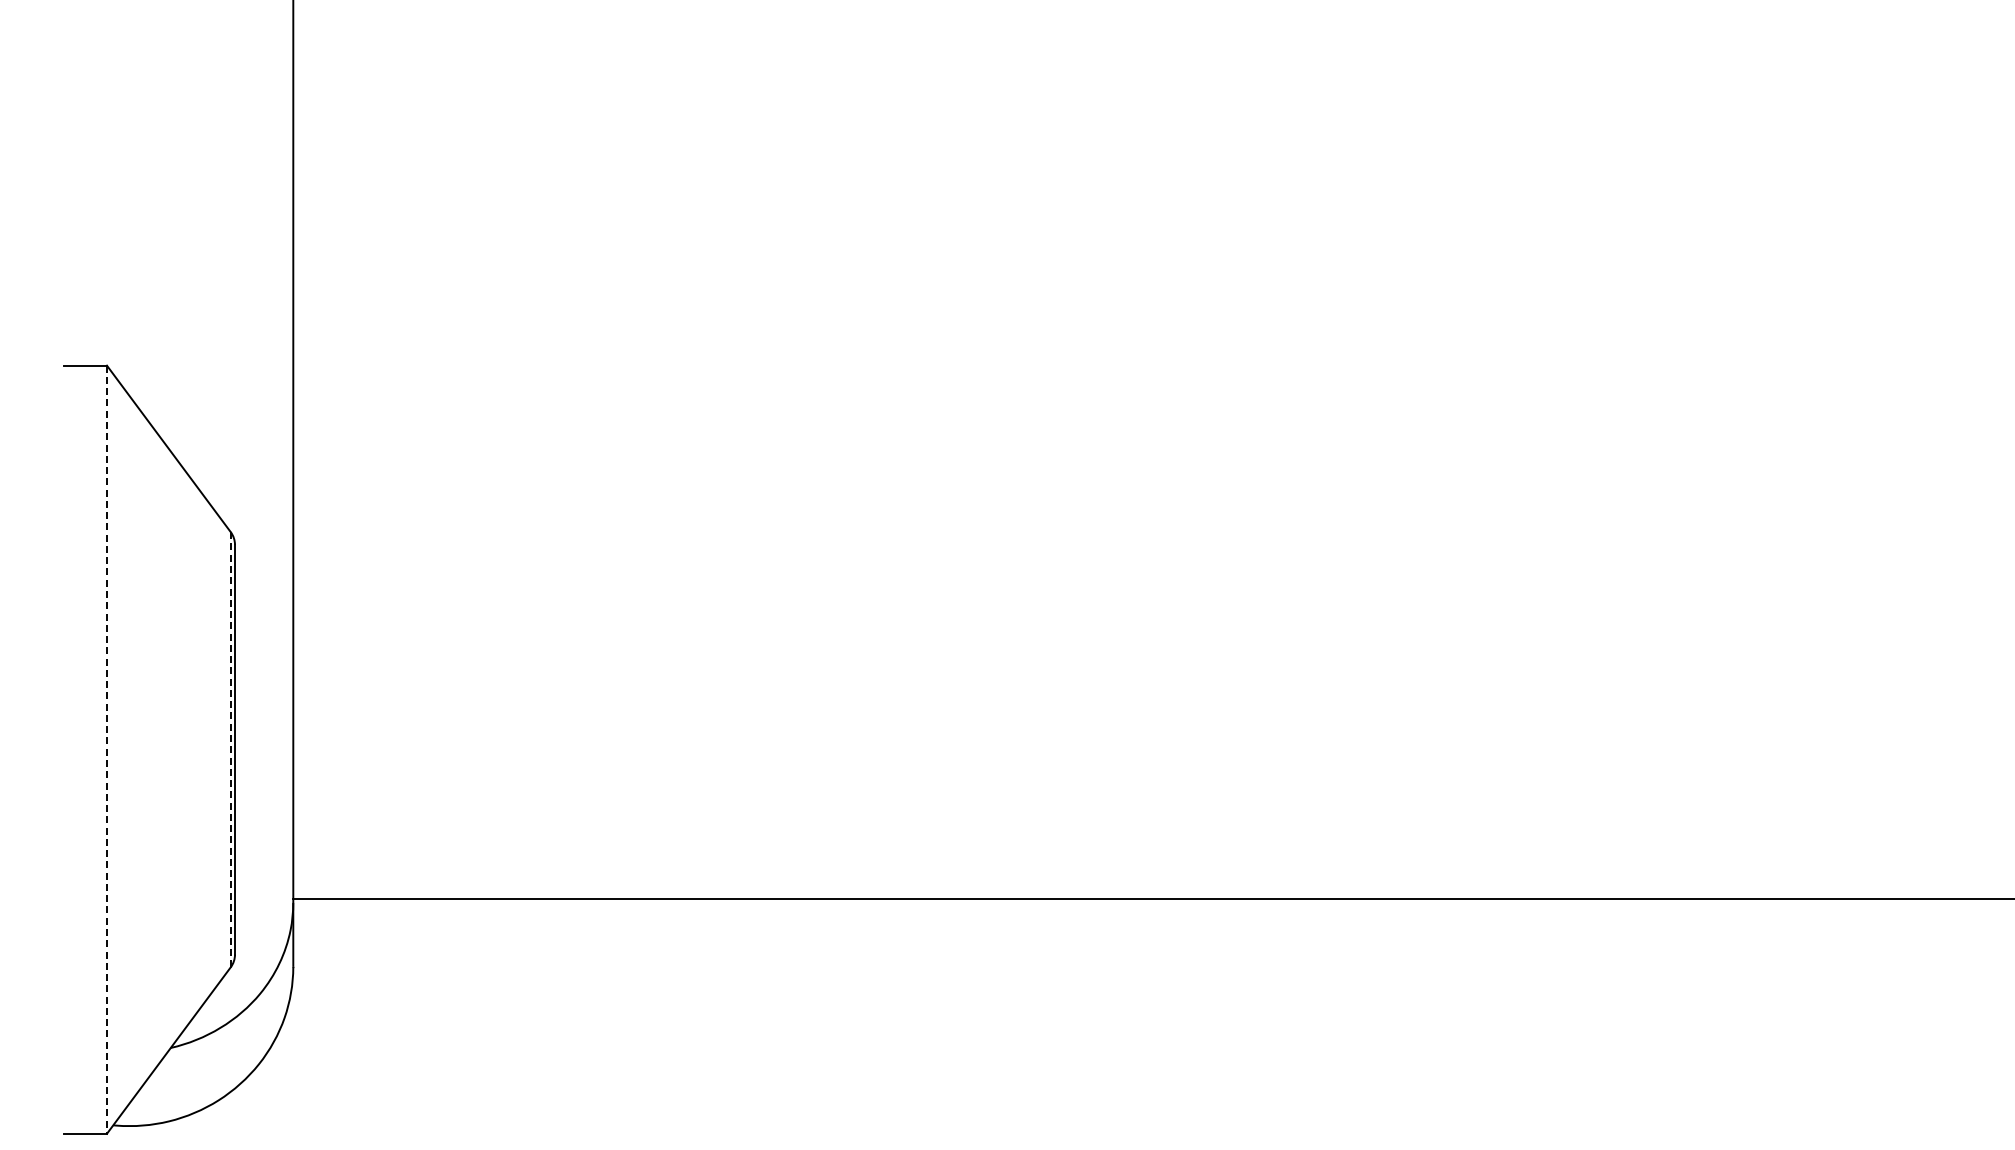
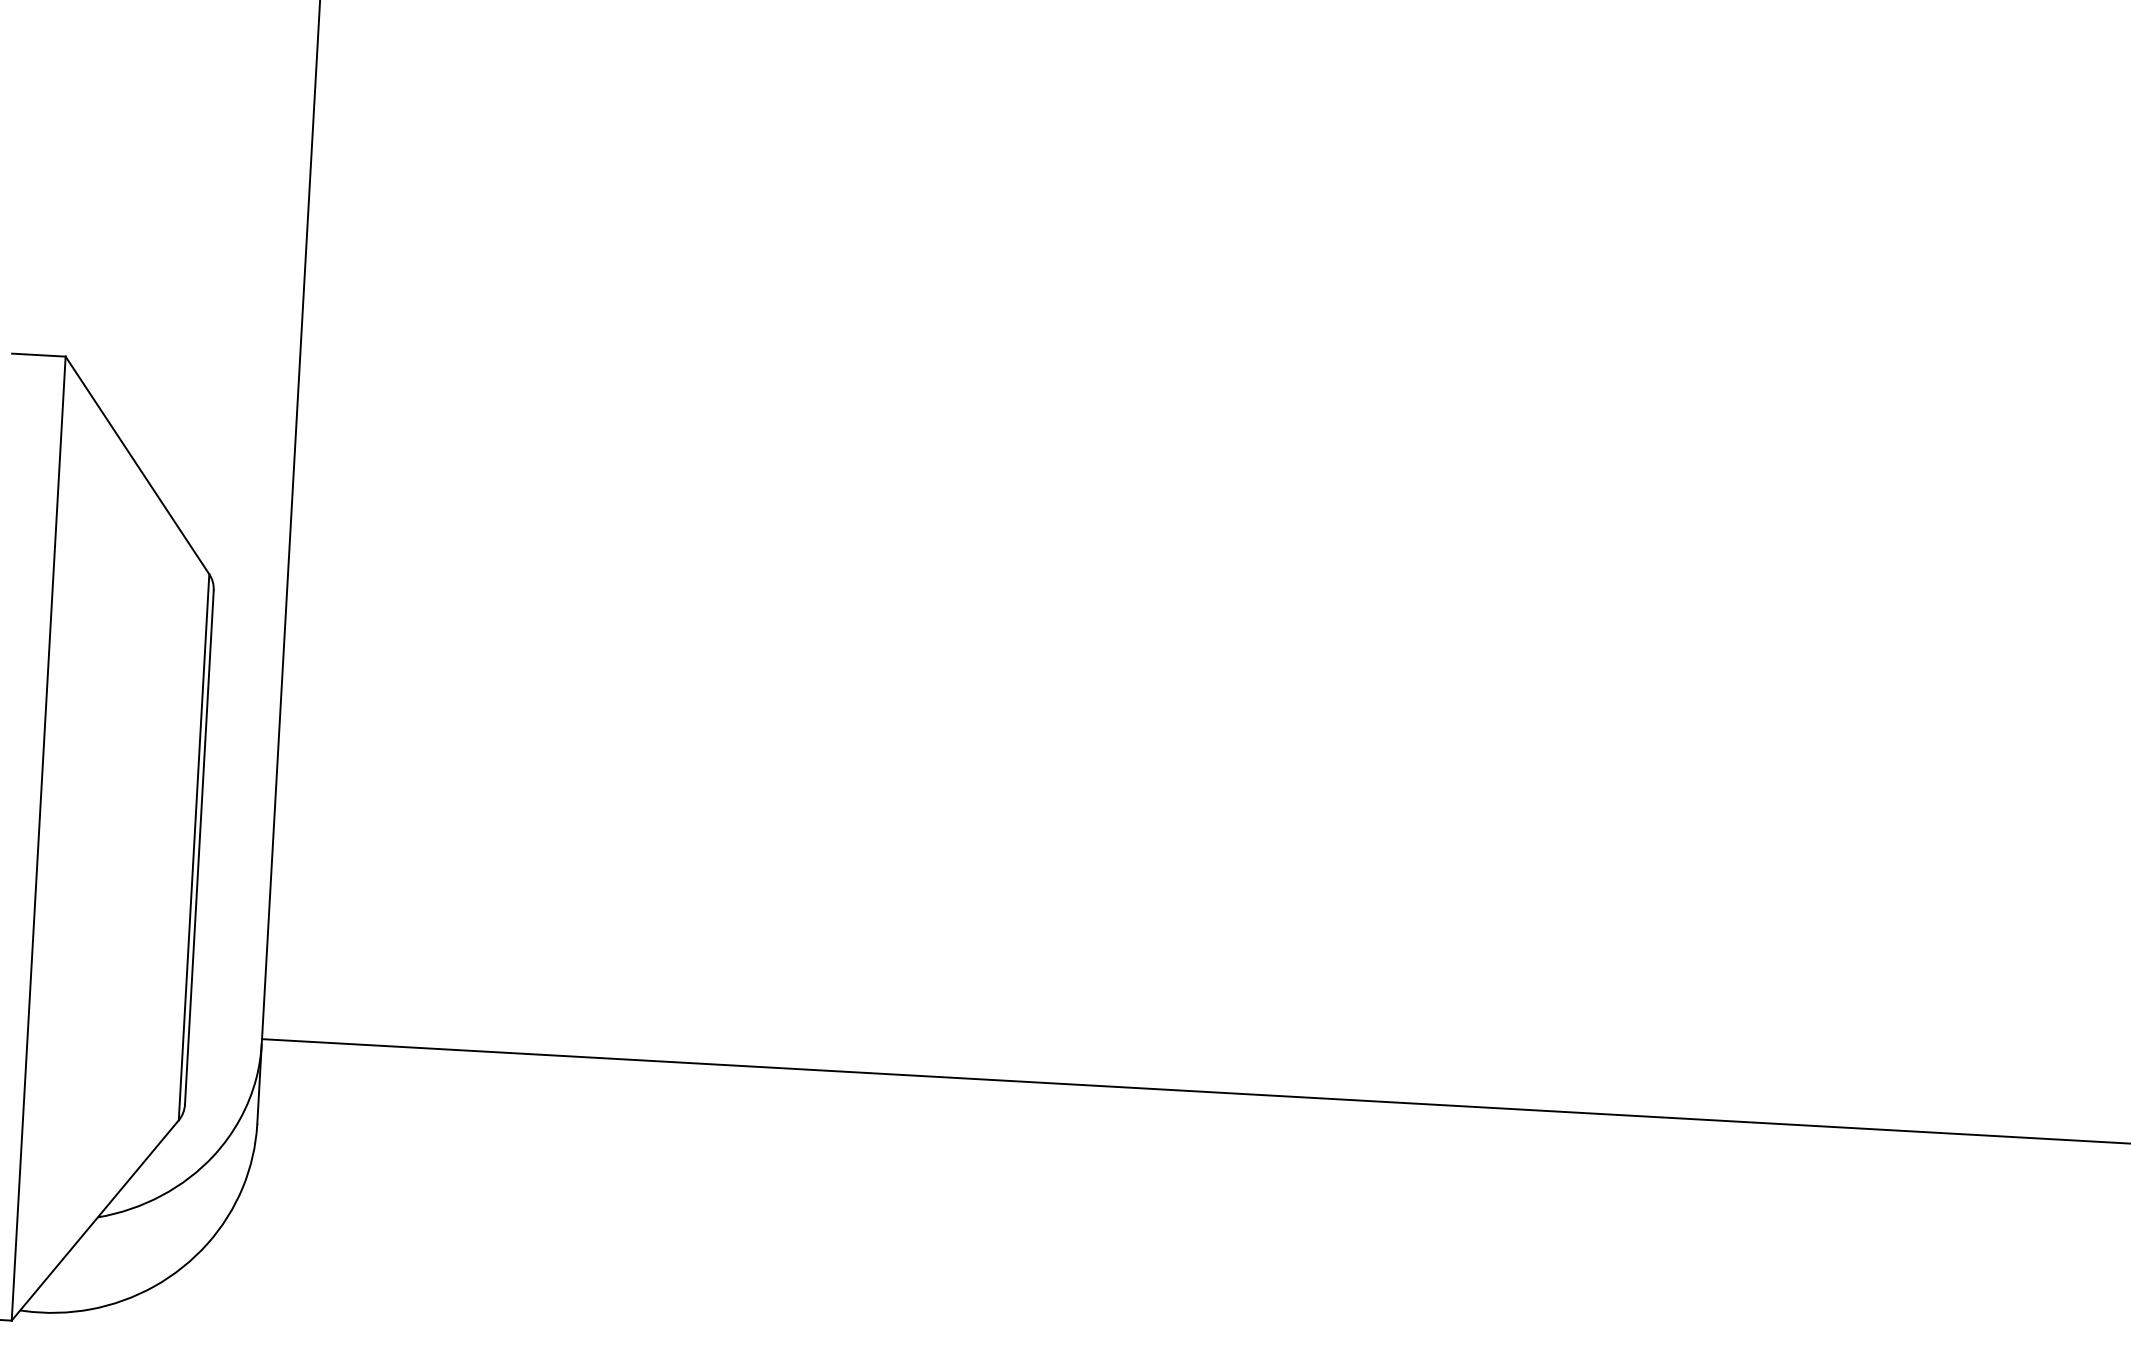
line: (230, 749) -> (193, 847), dashed -> solid
line: (106, 750) -> (38, 839), dashed -> solid

